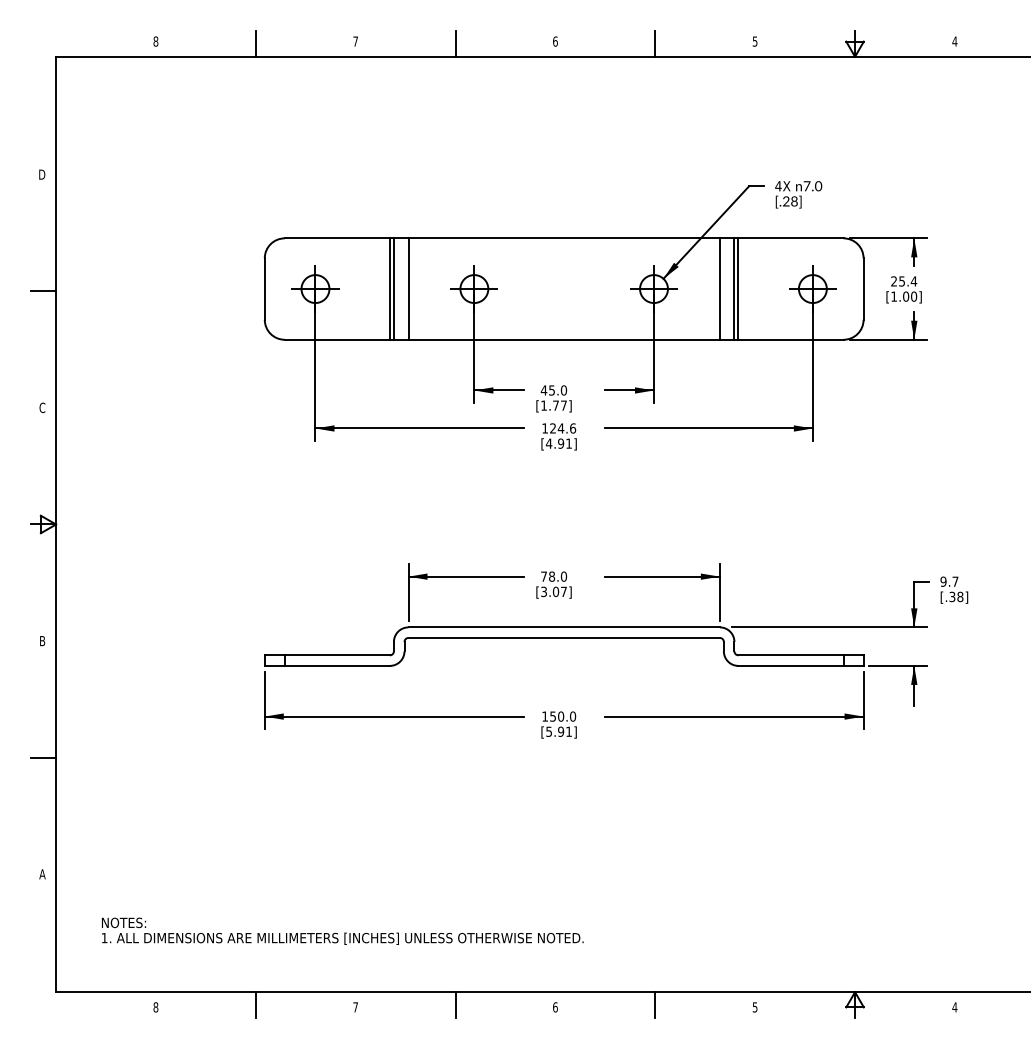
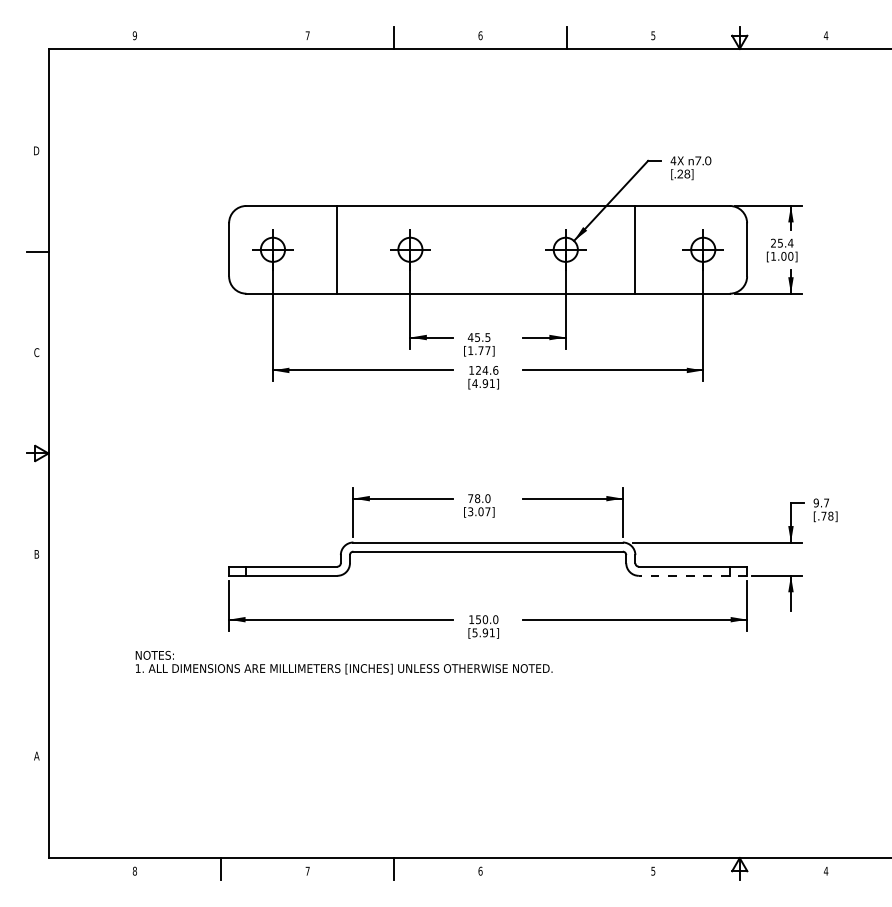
text: (155, 41) -> (134, 35), 8 -> 9
line: (255, 43) -> (221, 37), removed
line: (393, 288) -> (340, 249), removed
line: (408, 288) -> (353, 249), removed
line: (719, 288) -> (622, 249), removed
line: (738, 288) -> (638, 249), removed
text: (563, 390) -> (487, 337), 45.0 -> 45.5
text: (952, 596) -> (824, 515), [.38] -> [.78]
line: (801, 665) -> (693, 575), solid -> dashed
line: (43, 757) -> (37, 655), removed
text: (342, 930) -> (343, 661), moved
line: (655, 1004) -> (567, 868), removed

